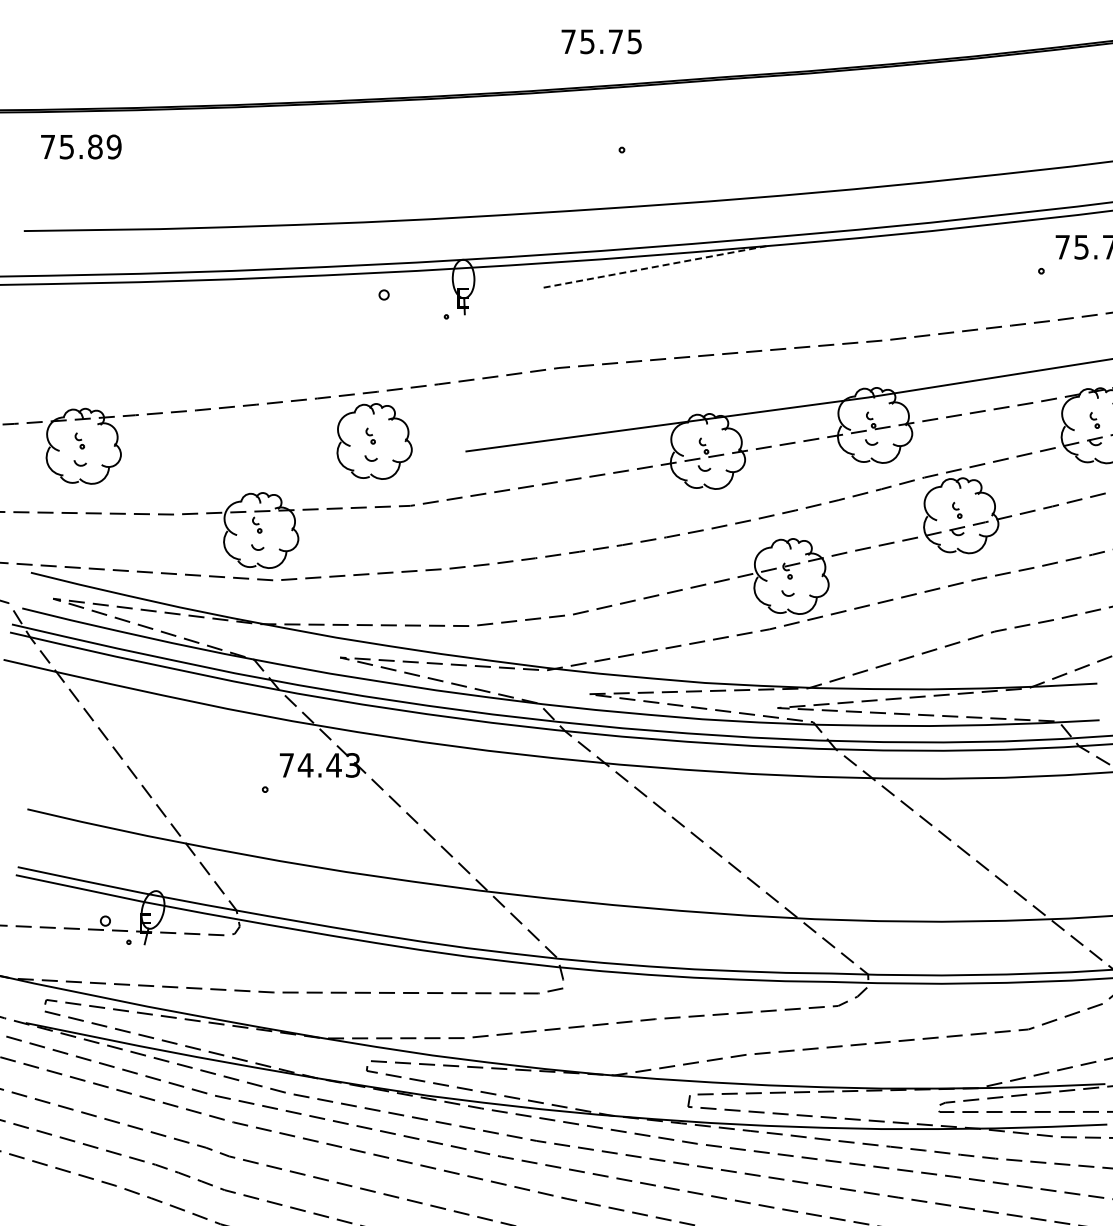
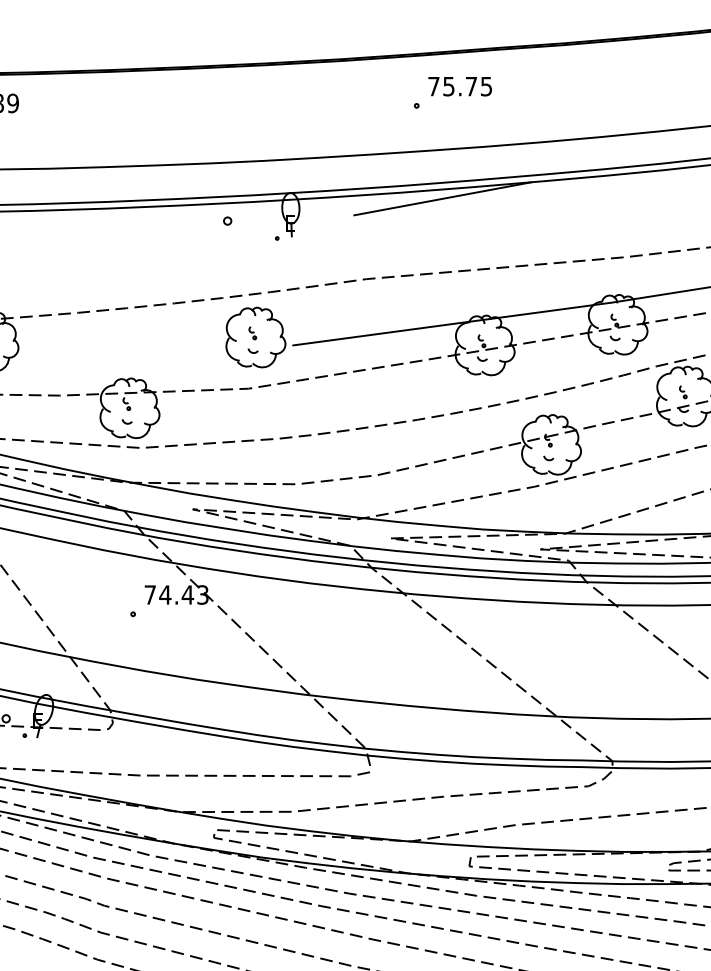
text: (601, 41) -> (460, 86), moved
line: (654, 267) -> (442, 199), dashed -> solid
part: (374, 441) -> (255, 337), moved

